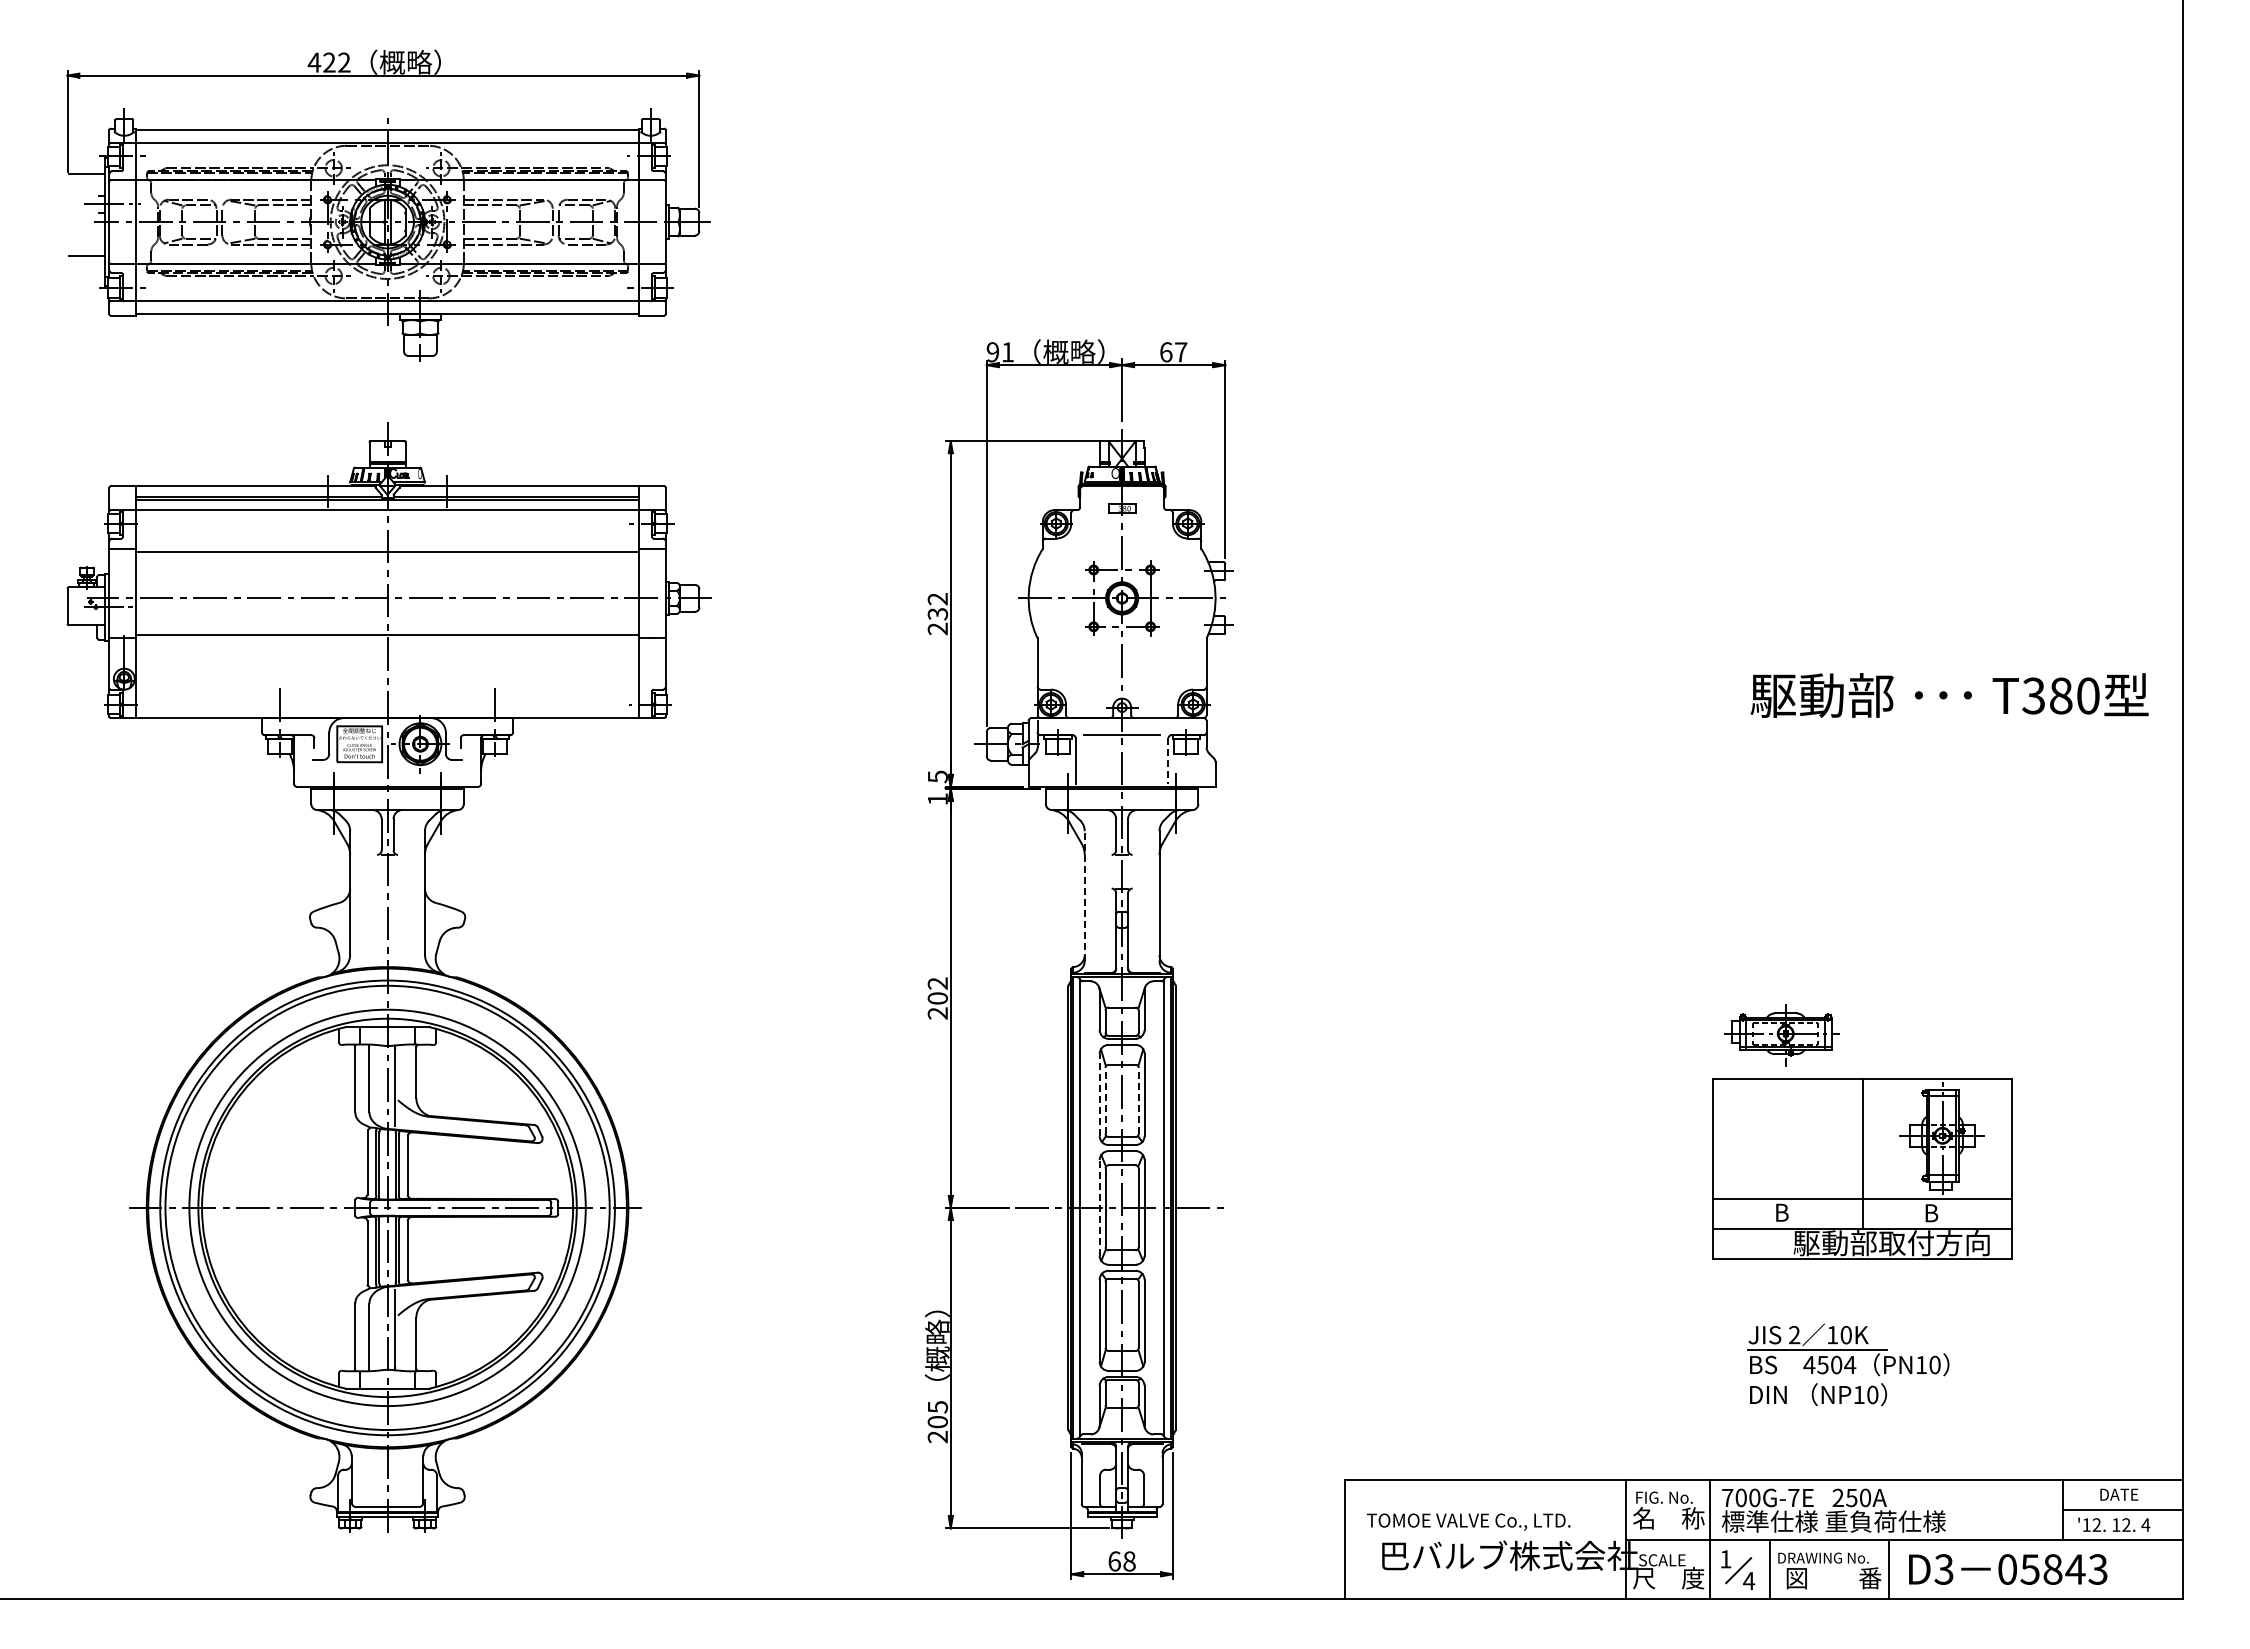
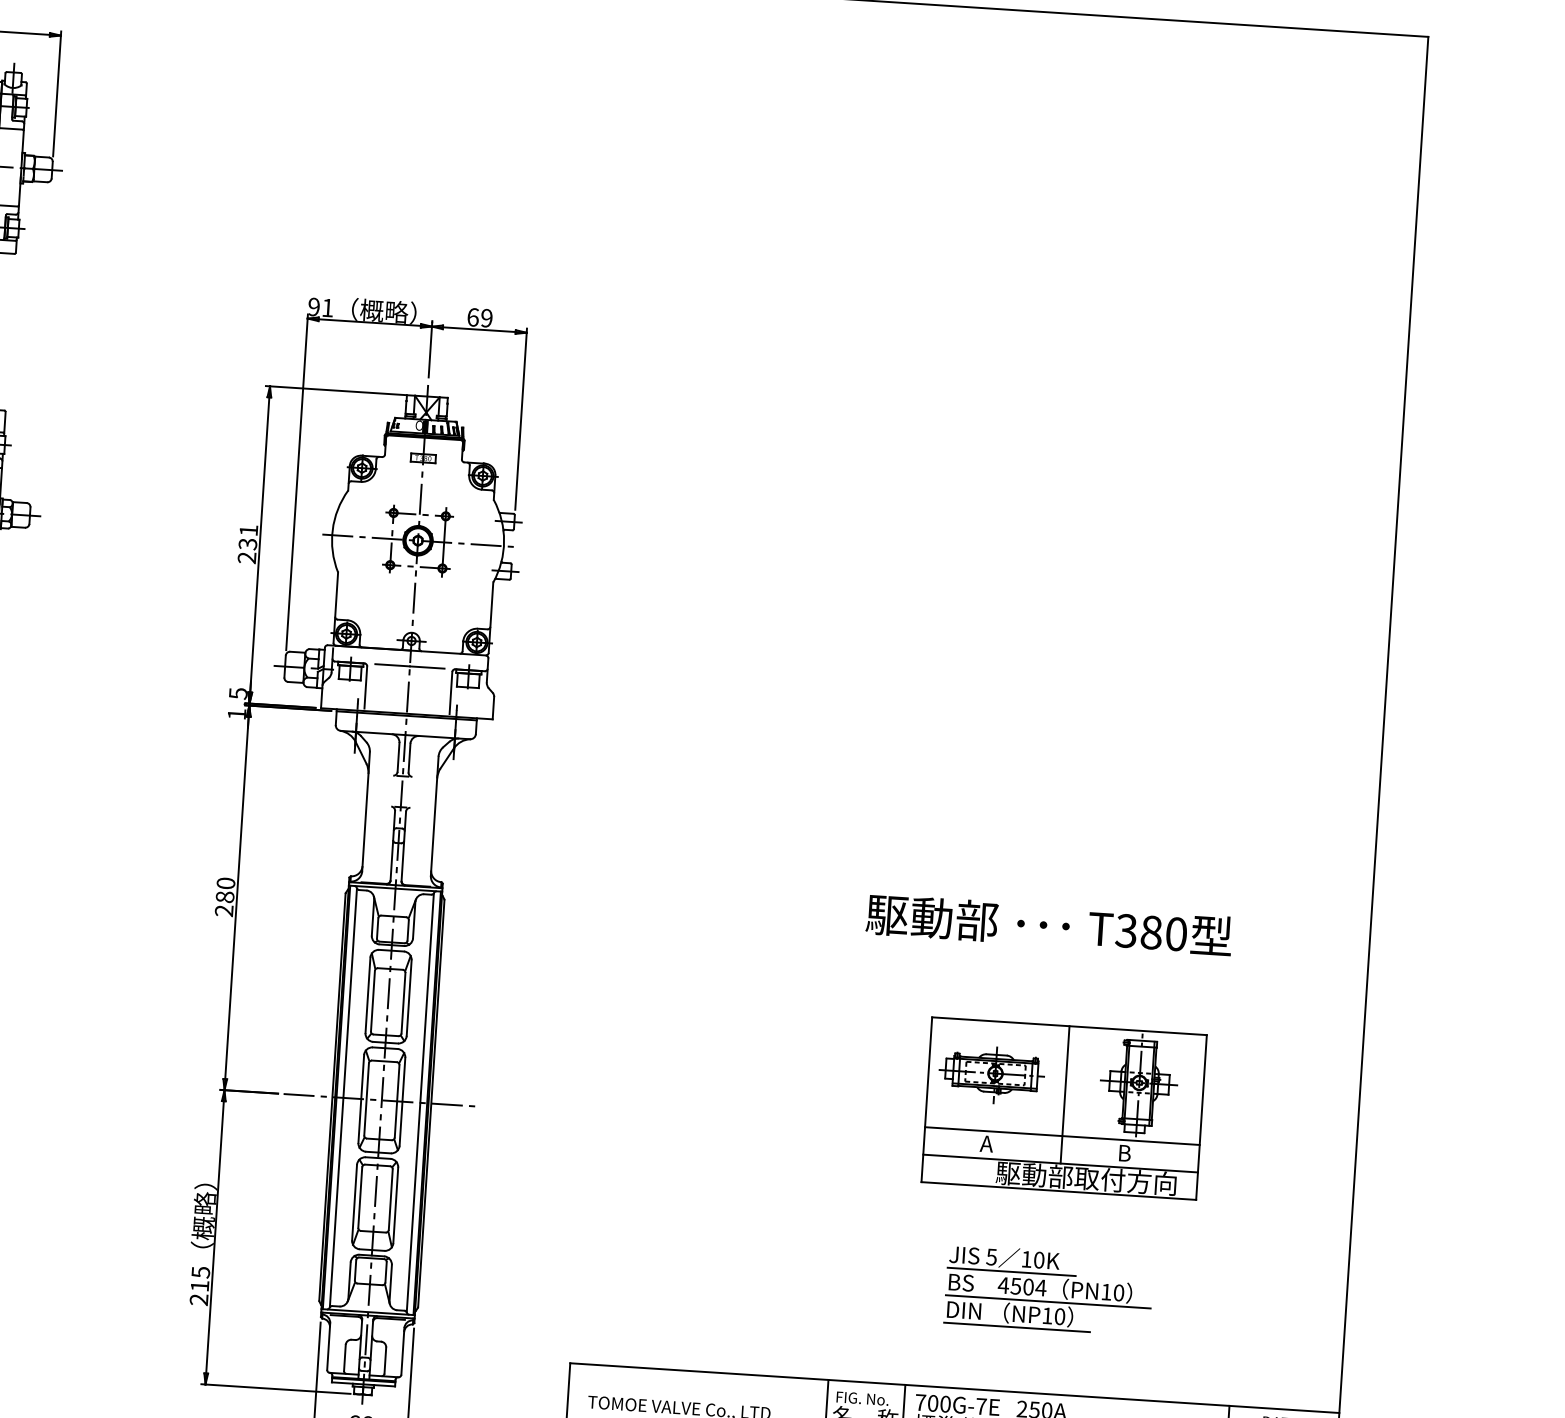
text: (1181, 352) -> (487, 318), 67 -> 69
text: (937, 599) -> (248, 530), 232 -> 231
text: (1949, 695) -> (1049, 925), moved
line: (1168, 761) -> (450, 693), dashed -> solid
line: (1084, 896) -> (365, 812), dashed -> solid
text: (937, 990) -> (225, 889), 202 -> 280
part: (1781, 1035) -> (991, 1074), moved
line: (1099, 1094) -> (367, 994), dashed -> solid
line: (1105, 1100) -> (372, 1000), dashed -> solid
line: (1138, 1100) -> (403, 1002), dashed -> solid
line: (1099, 1207) -> (361, 1098), dashed -> solid
text: (1781, 1212) -> (987, 1143), B -> A
text: (1794, 1334) -> (991, 1256), 2 -> 5
line: (1858, 1379) -> (1047, 1301), added
line: (1826, 1409) -> (1016, 1327), added
text: (937, 1422) -> (199, 1286), 205 -> 215

